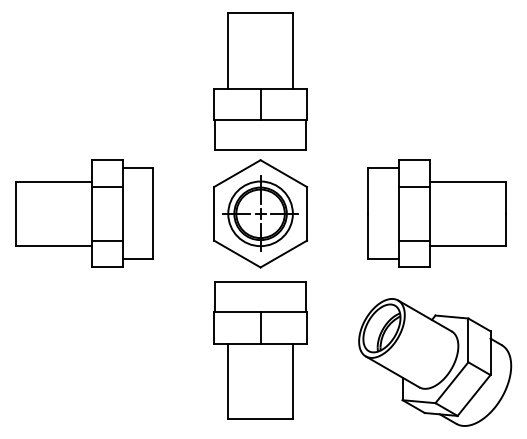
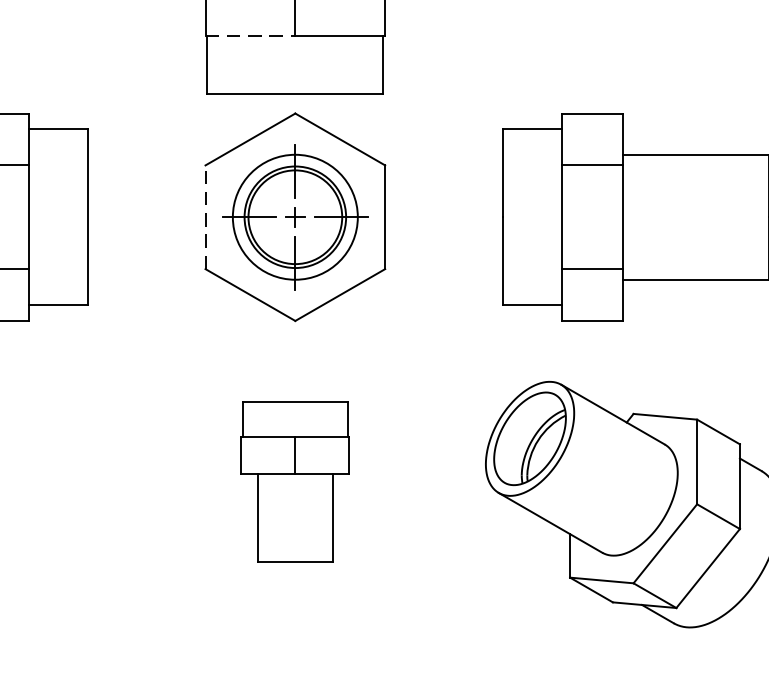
line: (237, 120) -> (250, 36), solid -> dashed
line: (214, 213) -> (206, 216), solid -> dashed
part: (260, 350) -> (295, 481), size x0.6

